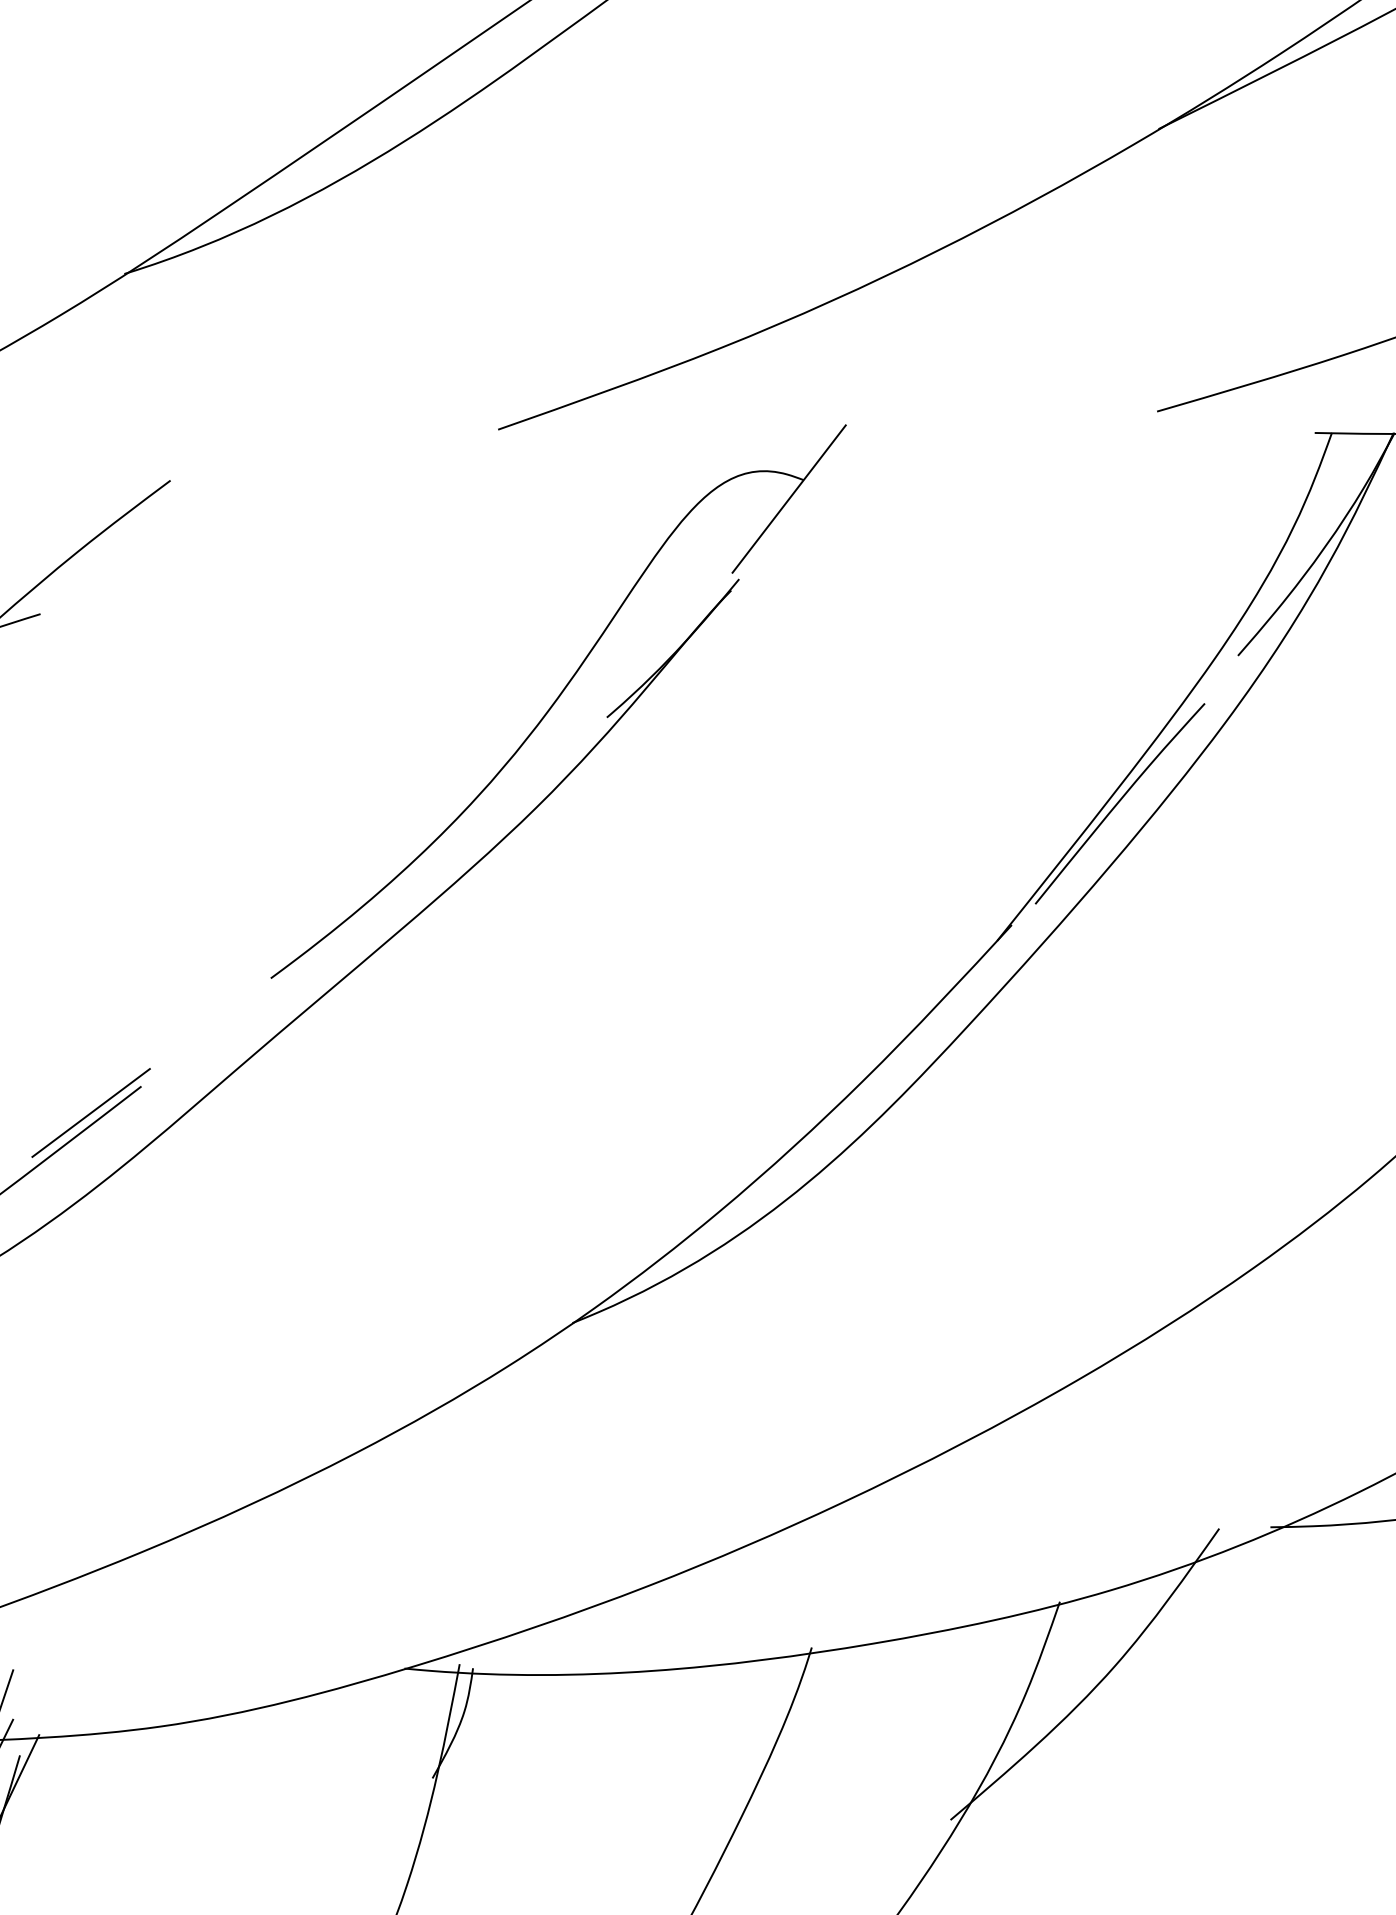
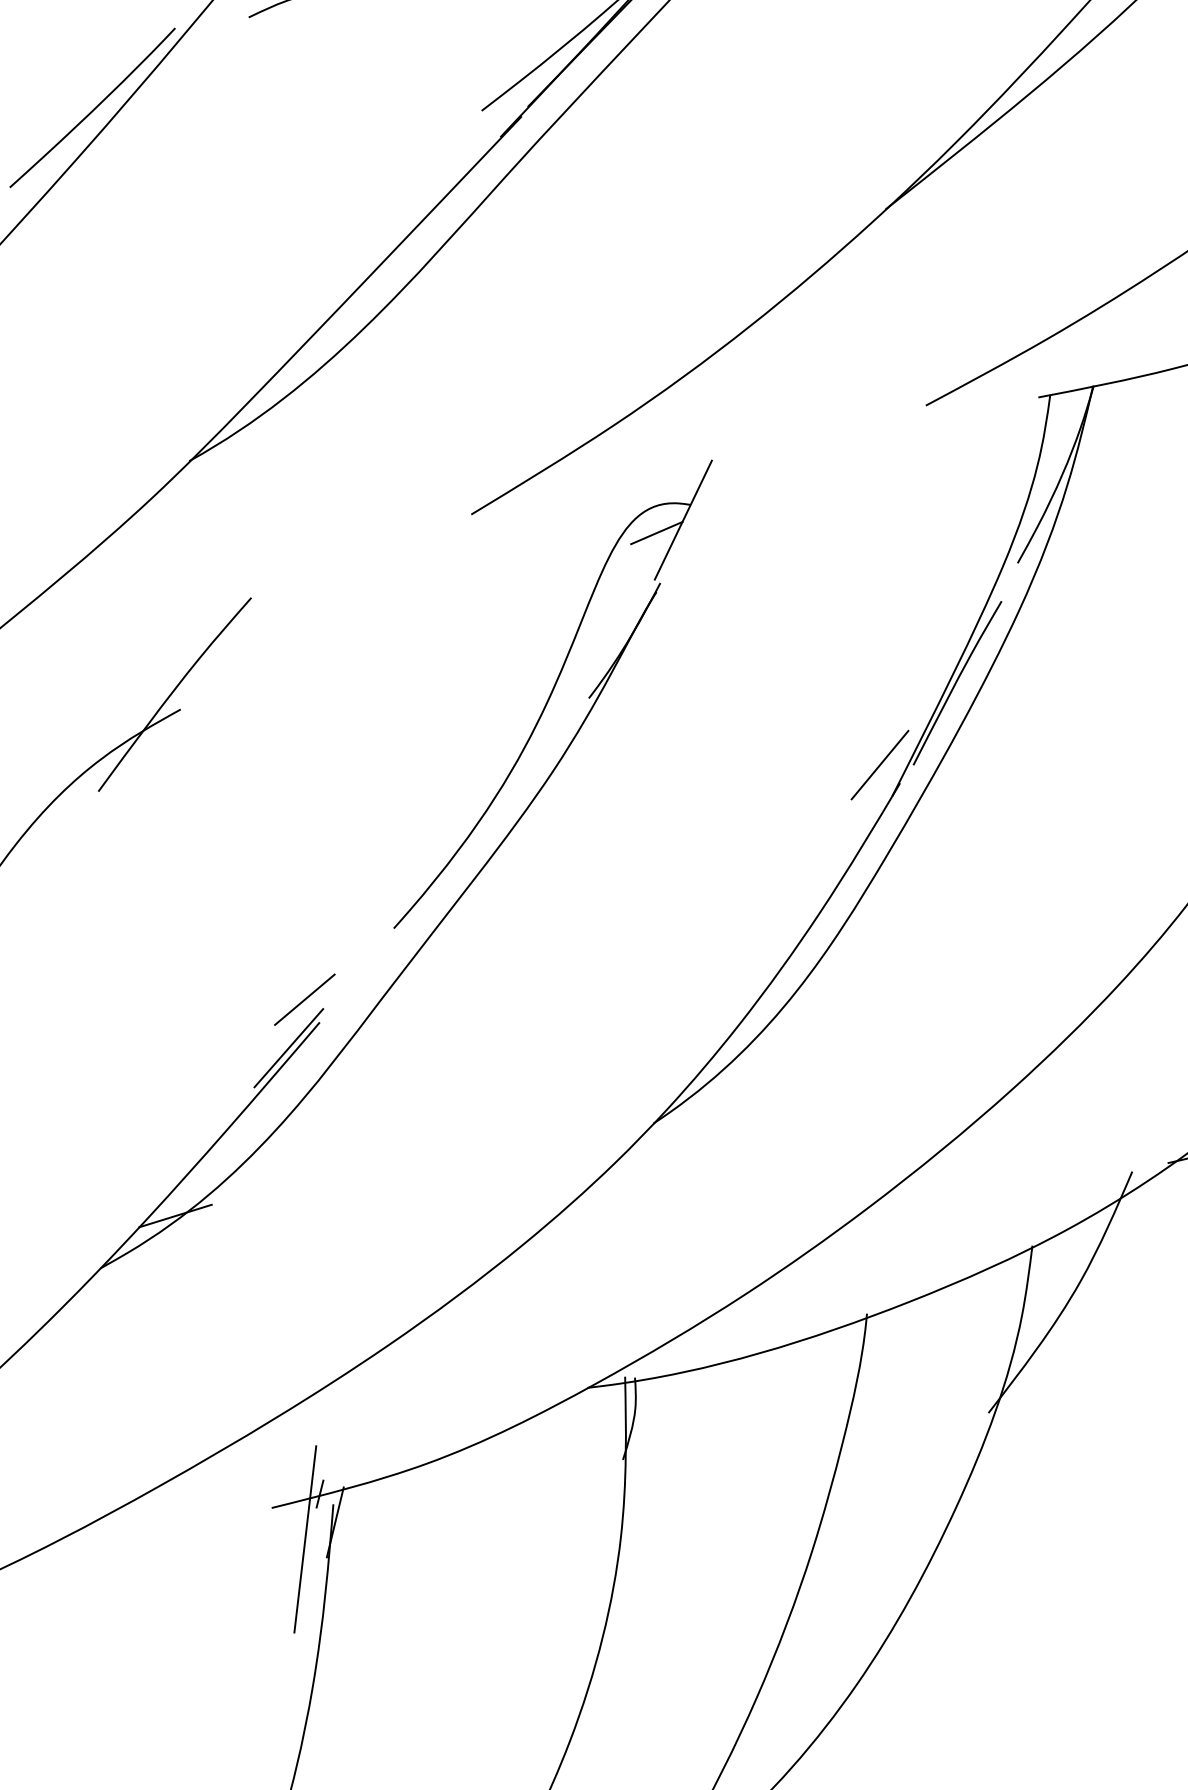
line: (748, 508) -> (656, 532), added
line: (988, 893) -> (879, 764), added
line: (126, 1050) -> (304, 999), added

